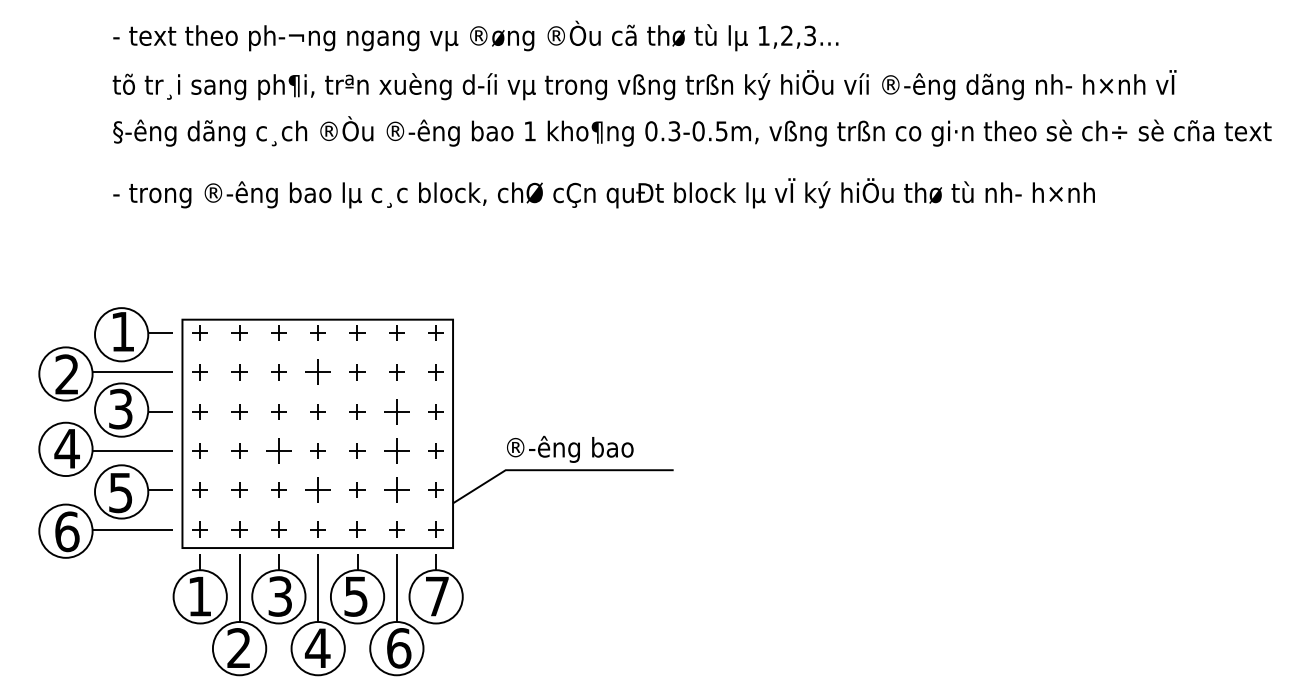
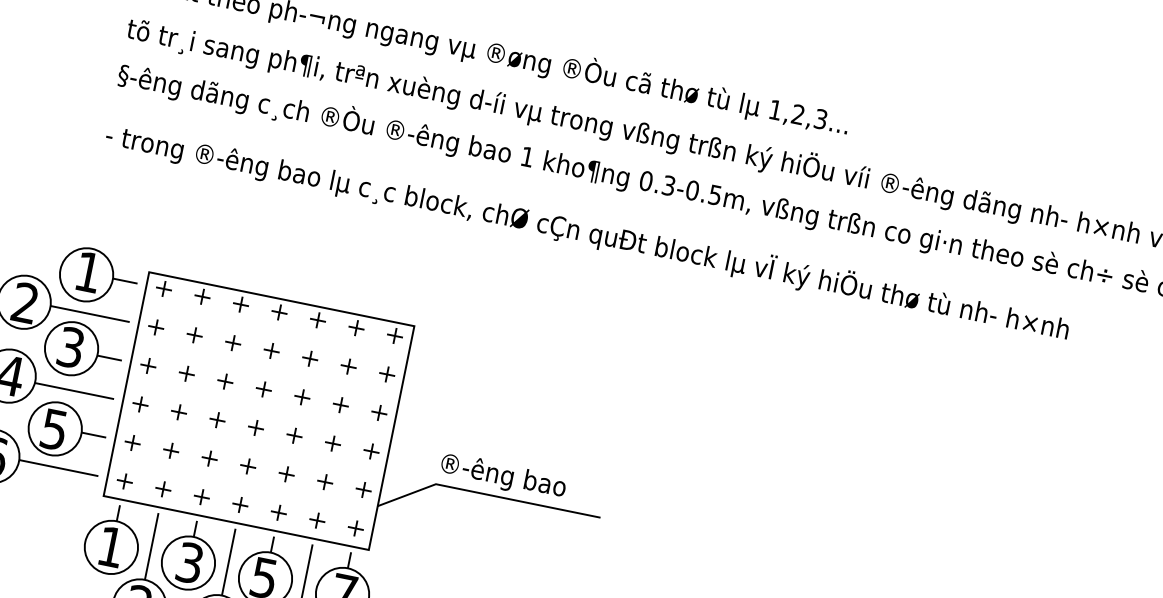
part: (317, 372) -> (271, 350), size x0.62
part: (396, 411) -> (340, 404), size x0.62
part: (278, 450) -> (217, 419), size x0.62
part: (396, 450) -> (332, 443), size x0.62
part: (317, 489) -> (247, 465), size x0.62
part: (396, 489) -> (325, 481), size x0.62

